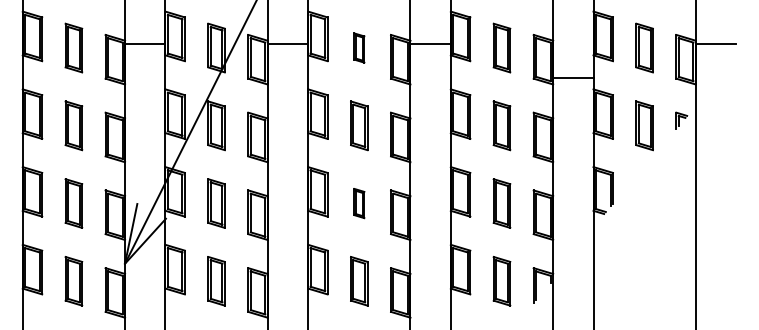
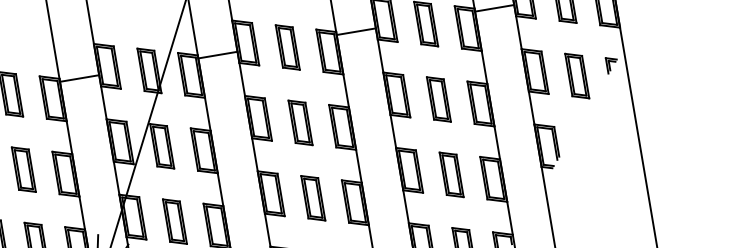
part: (359, 47) -> (287, 46), size x1.67
line: (573, 77) -> (494, 7), moved
part: (359, 203) -> (313, 198), size x1.67

